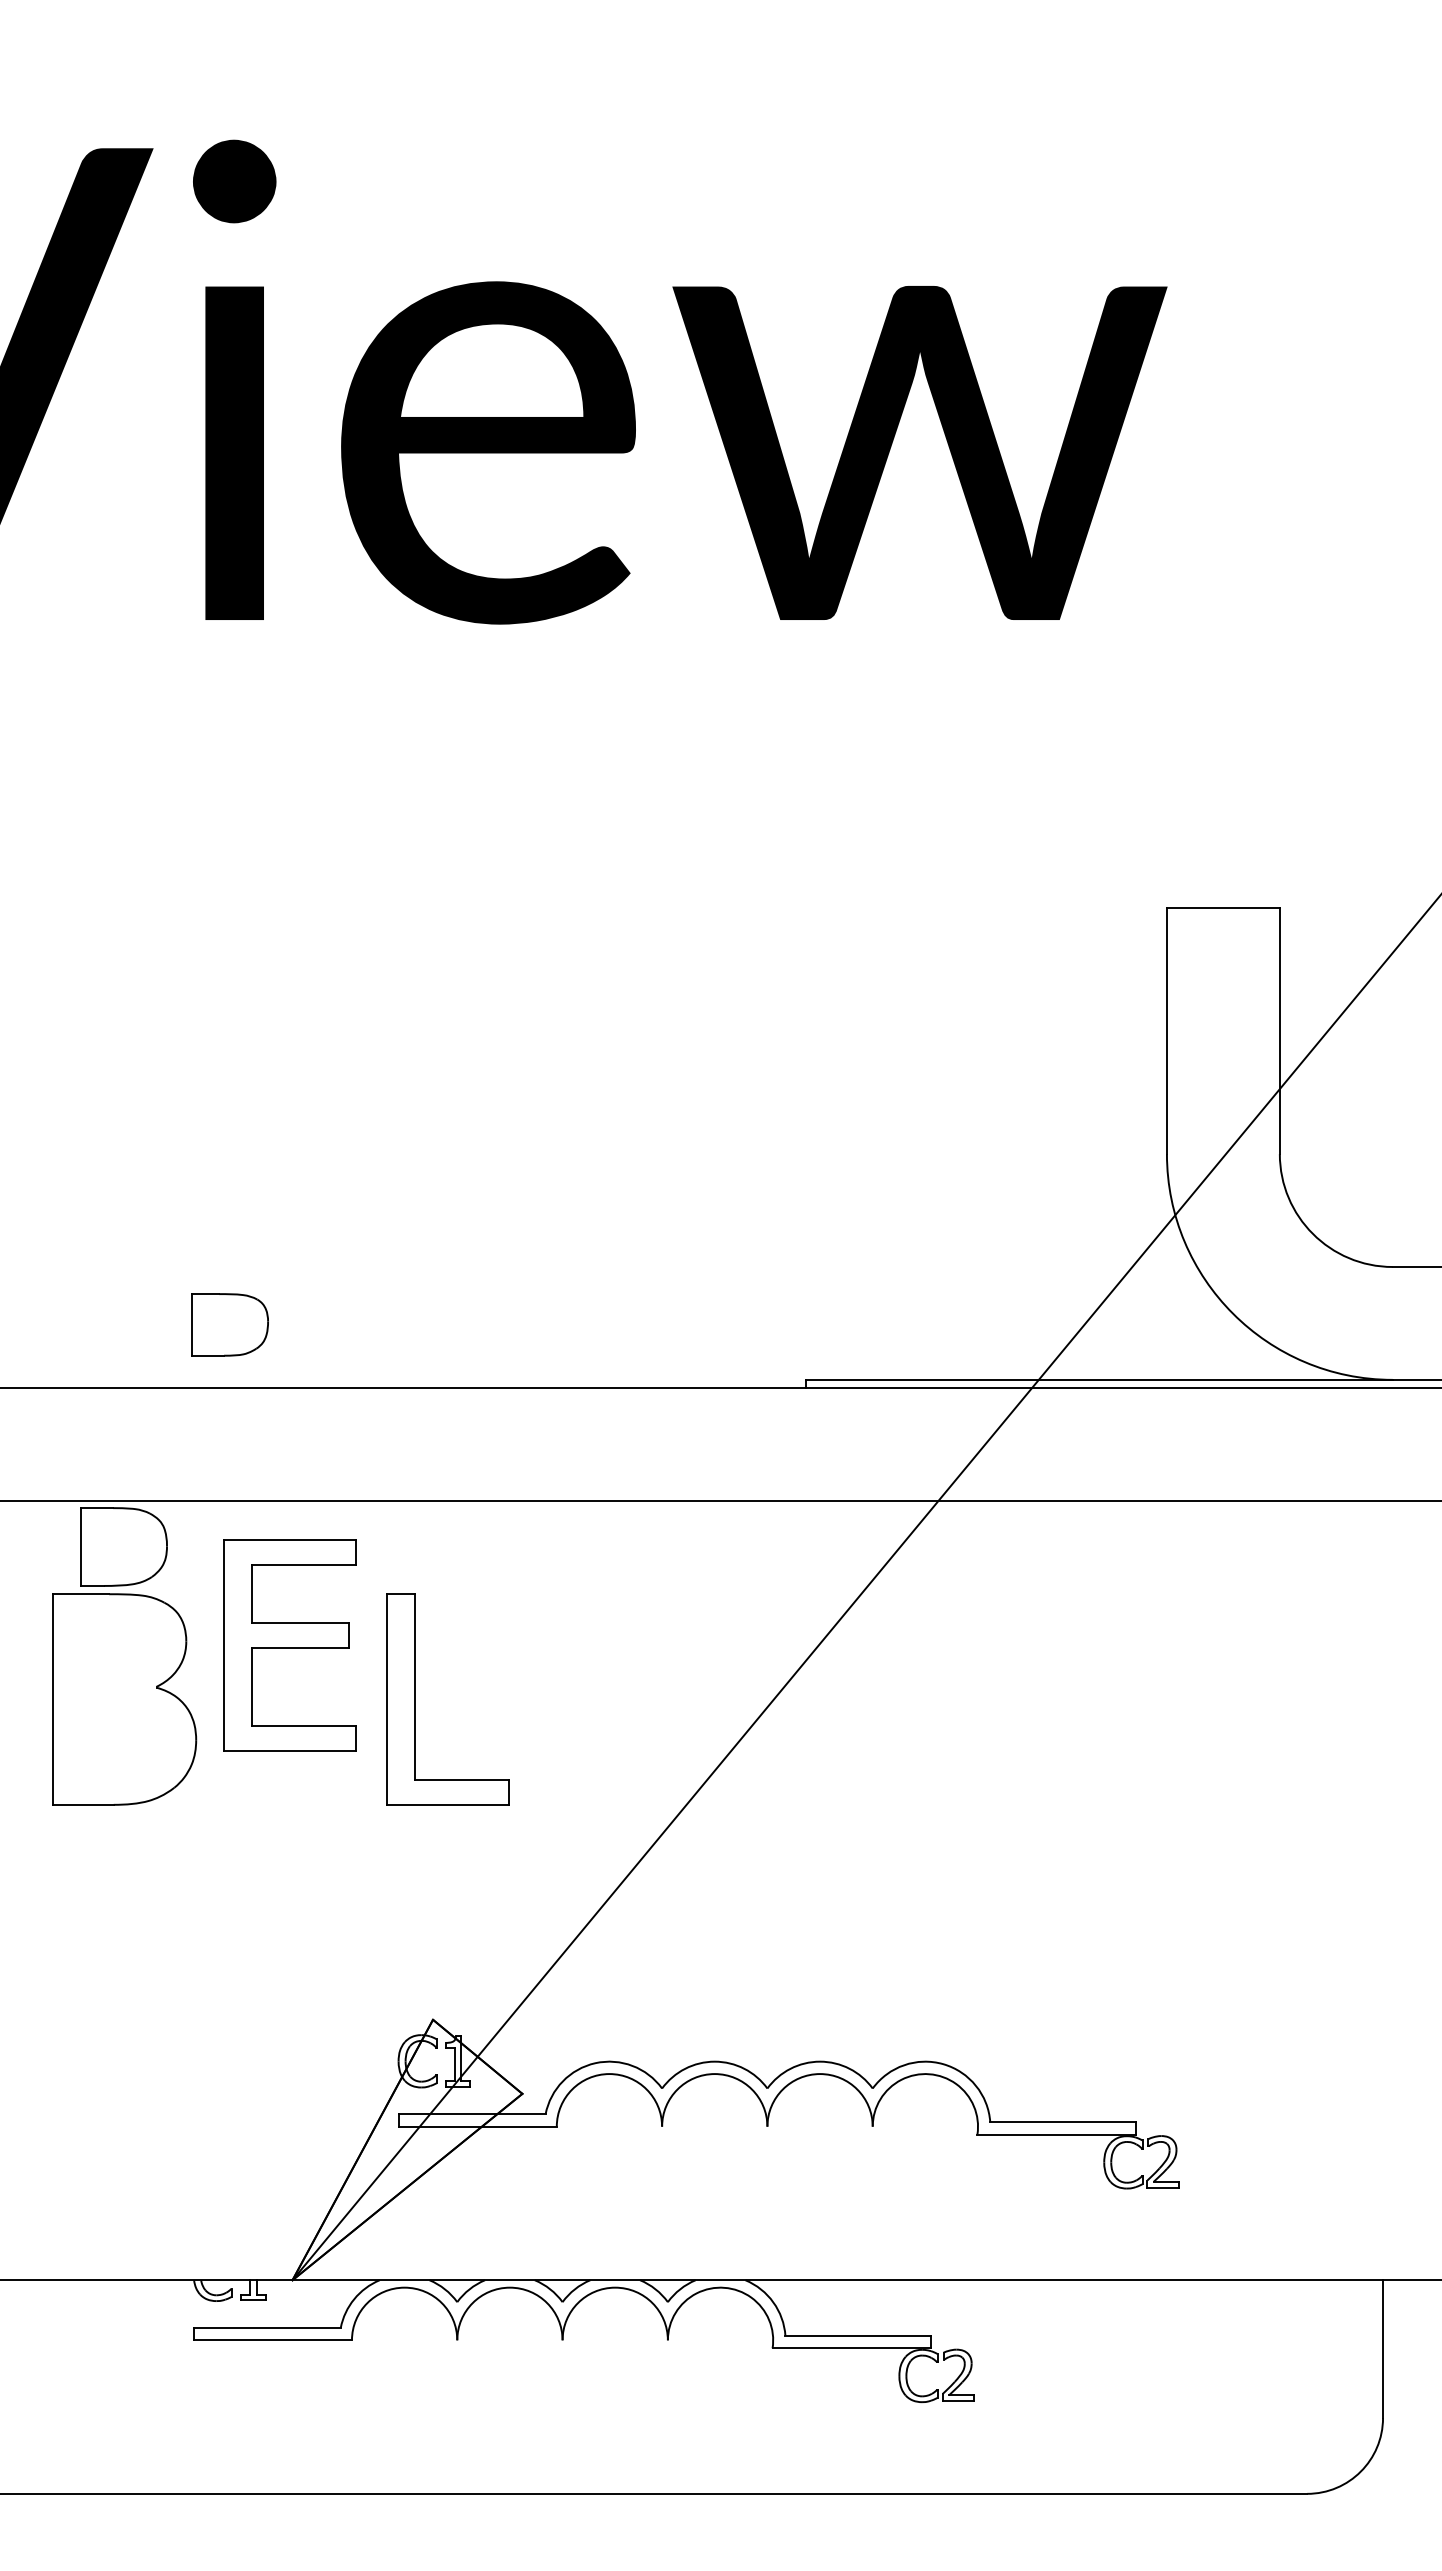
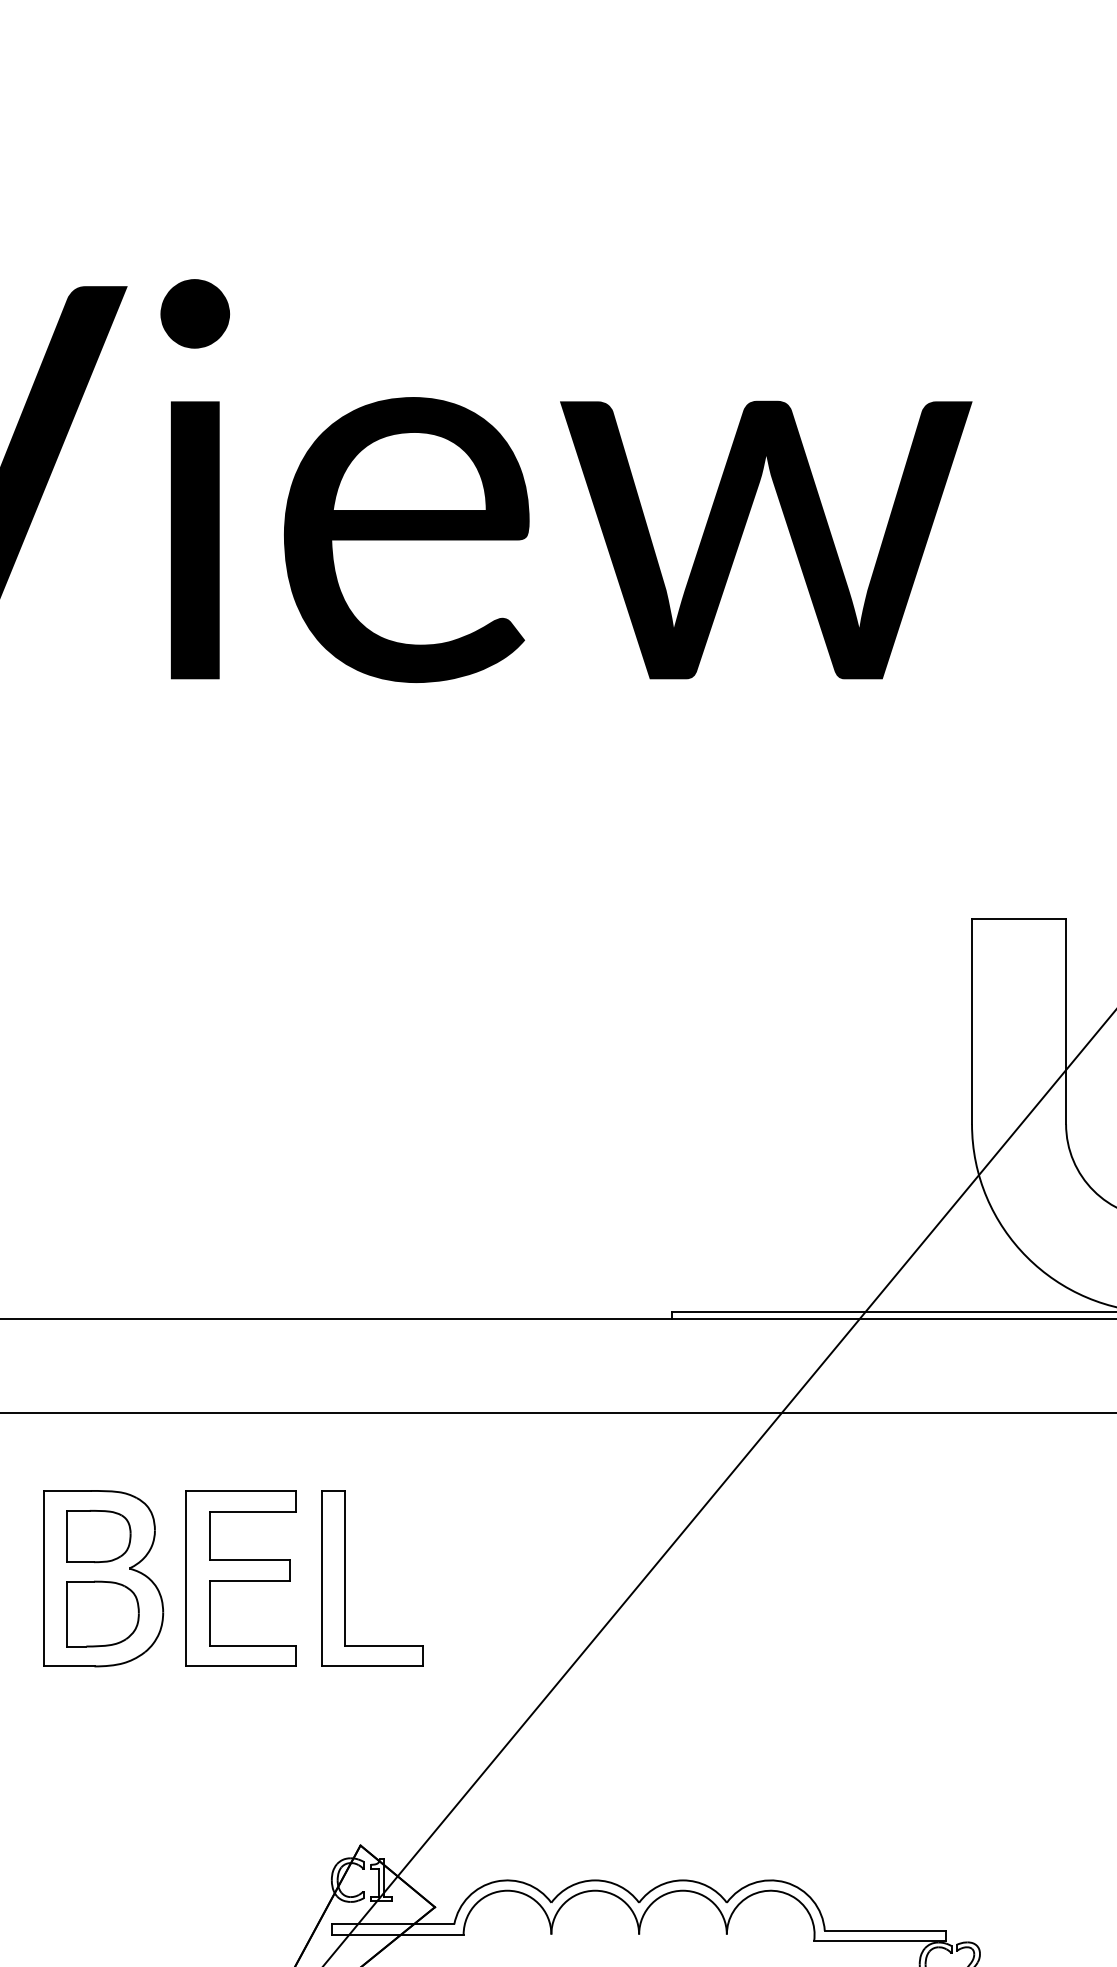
part: (229, 1324) -> (98, 1536), moved
part: (123, 1546) -> (102, 1613), moved
part: (289, 1645) -> (240, 1578), moved

